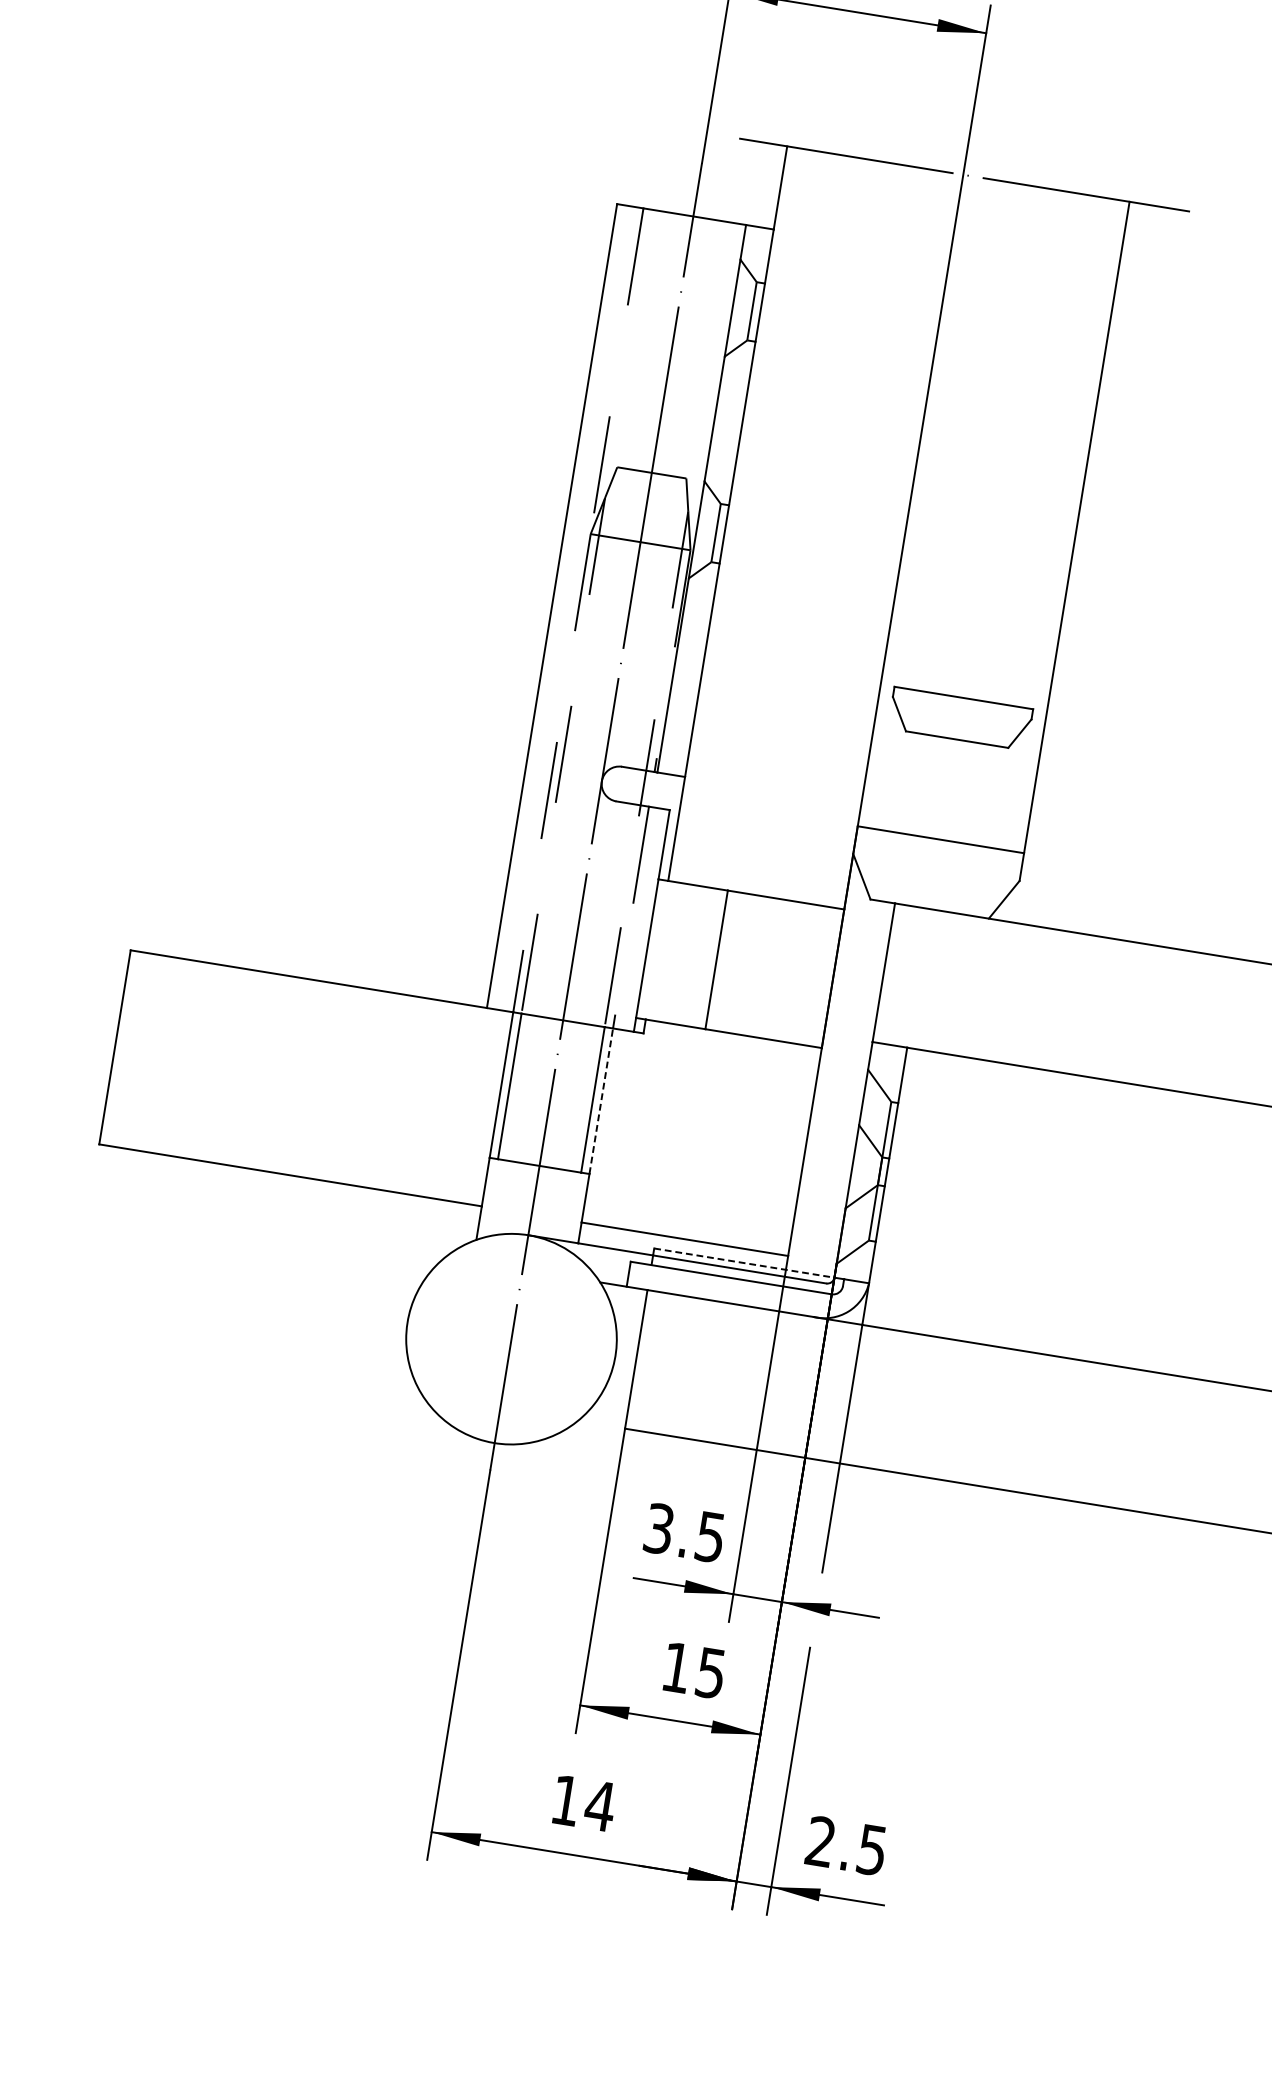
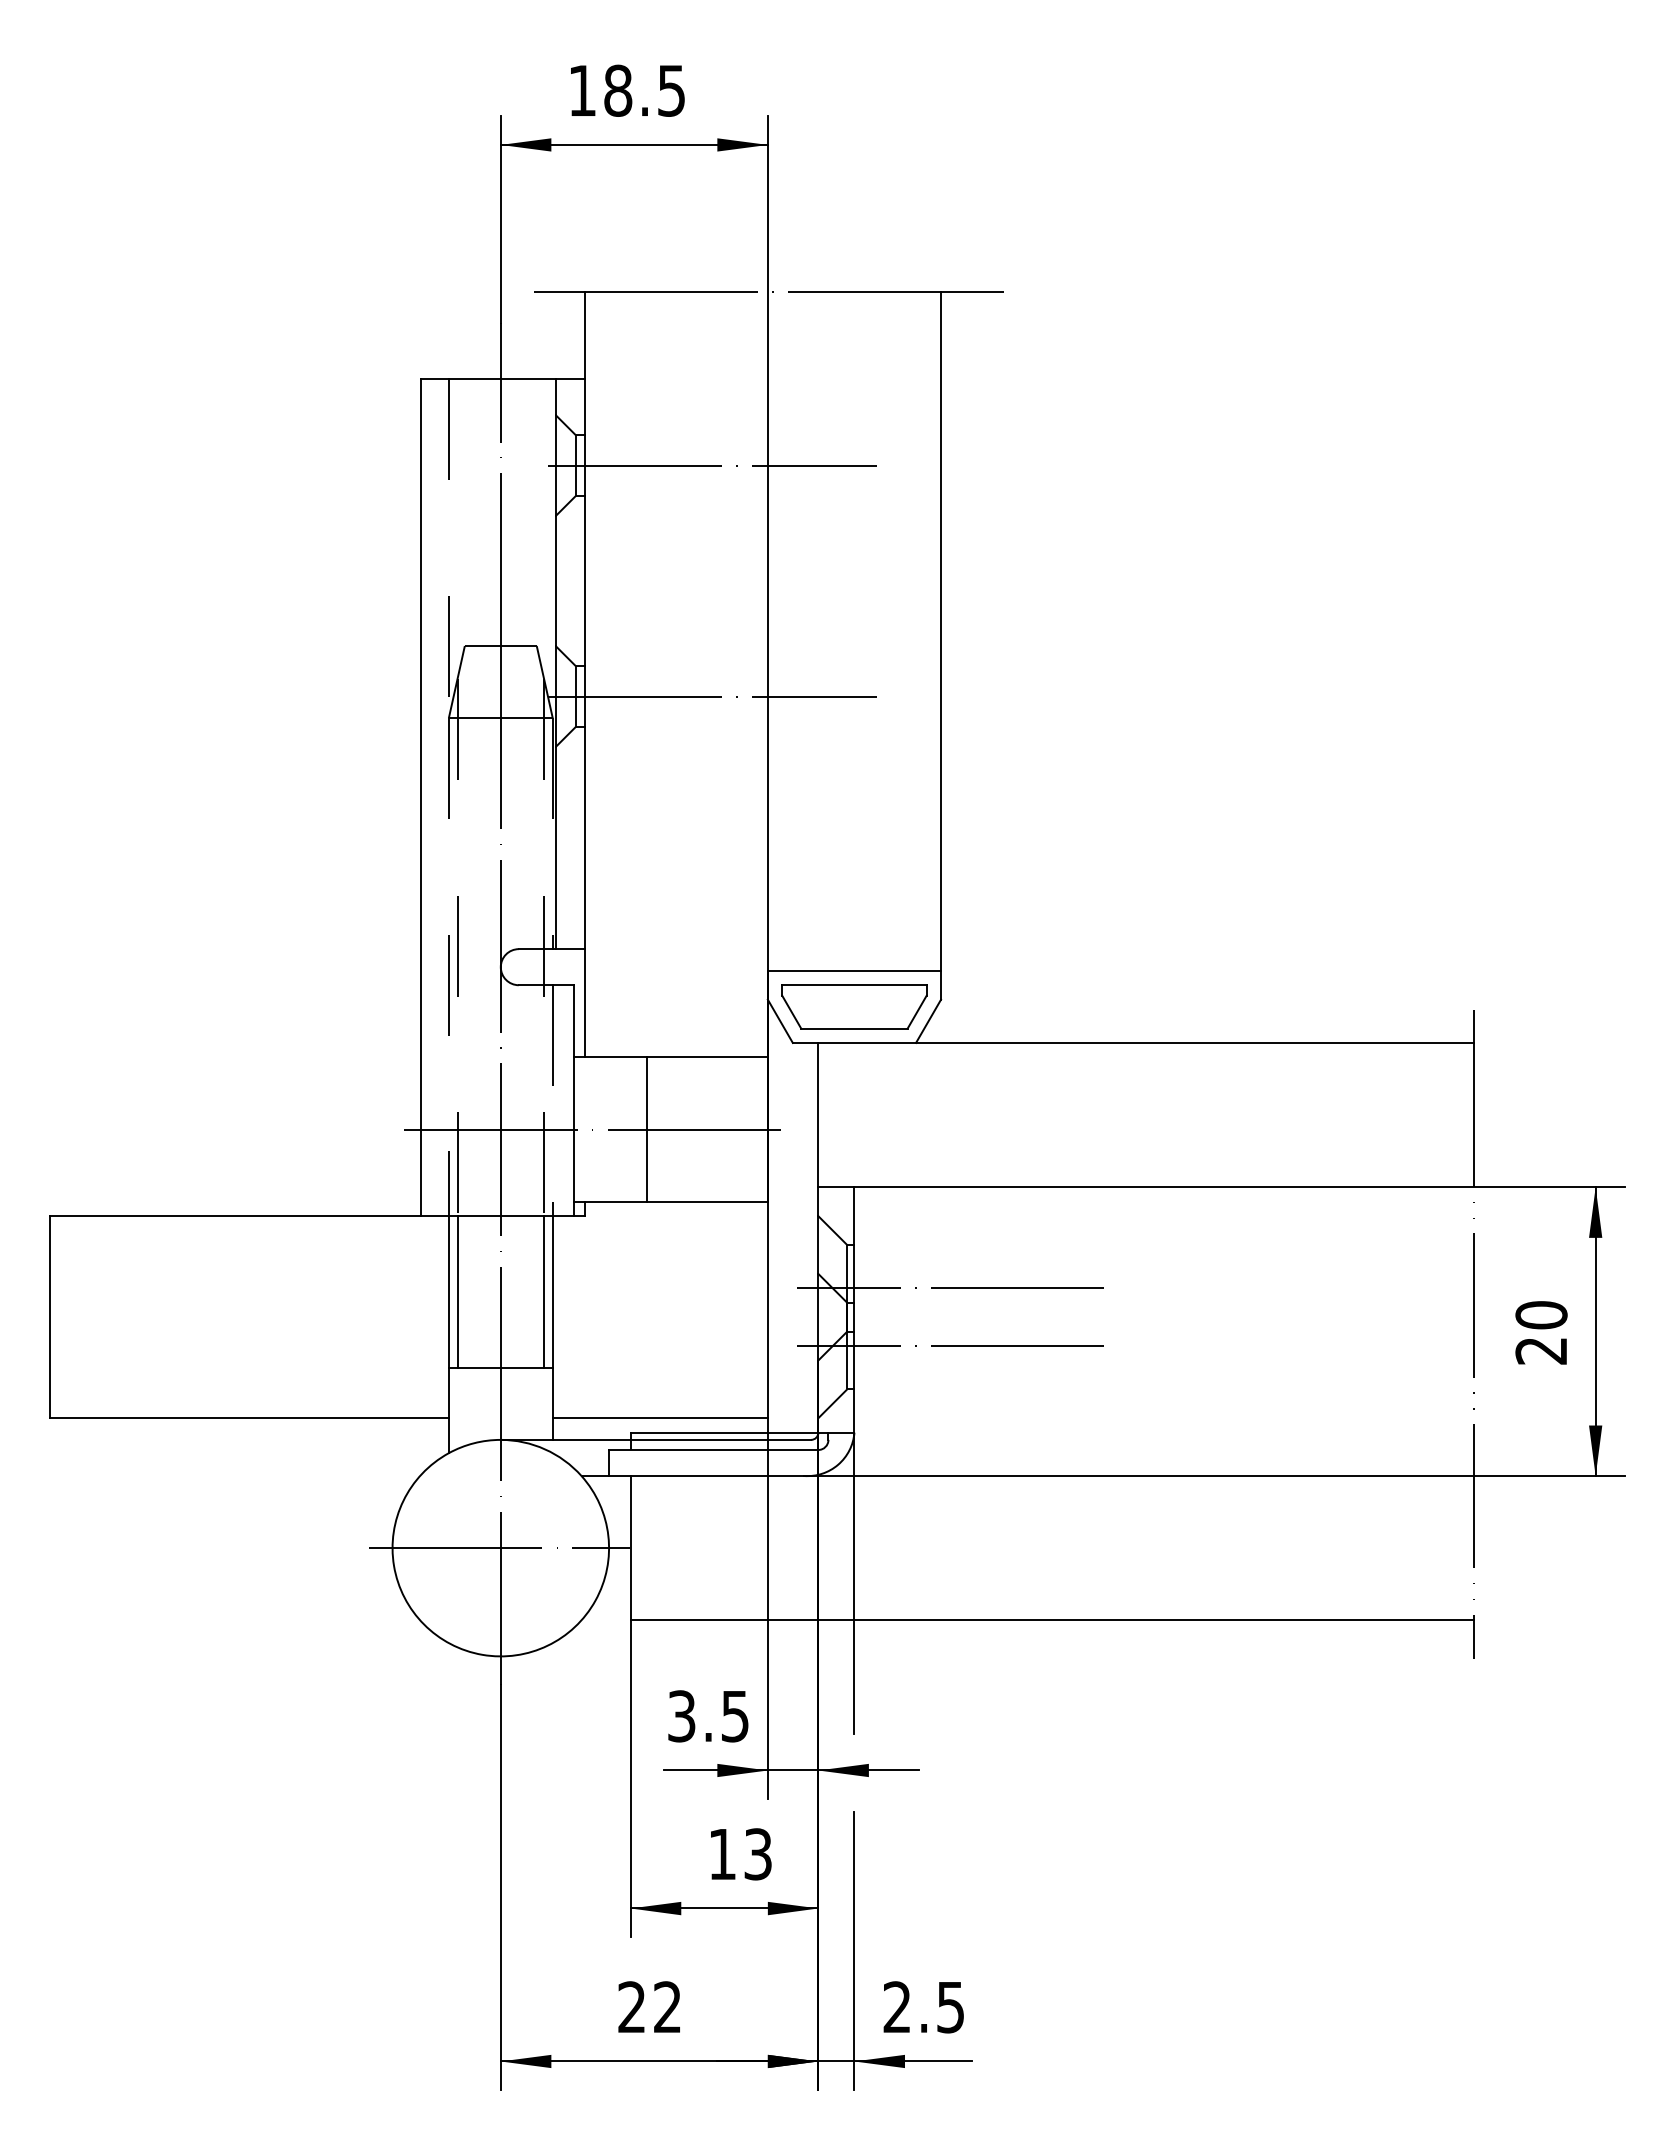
line: (883, 332) -> (712, 465), added
line: (847, 554) -> (712, 696), added
part: (960, 718) -> (854, 1006), moved
line: (668, 952) -> (596, 1129), added
line: (601, 1100) -> (552, 1291), dashed -> solid
line: (983, 1159) -> (950, 1288), added
line: (974, 1215) -> (950, 1346), added
line: (744, 1262) -> (724, 1432), dashed -> solid
line: (509, 1339) -> (498, 1548), added
text: (711, 1672) -> (758, 1853), 15 -> 13
text: (583, 1802) -> (650, 2006), 14 -> 22

